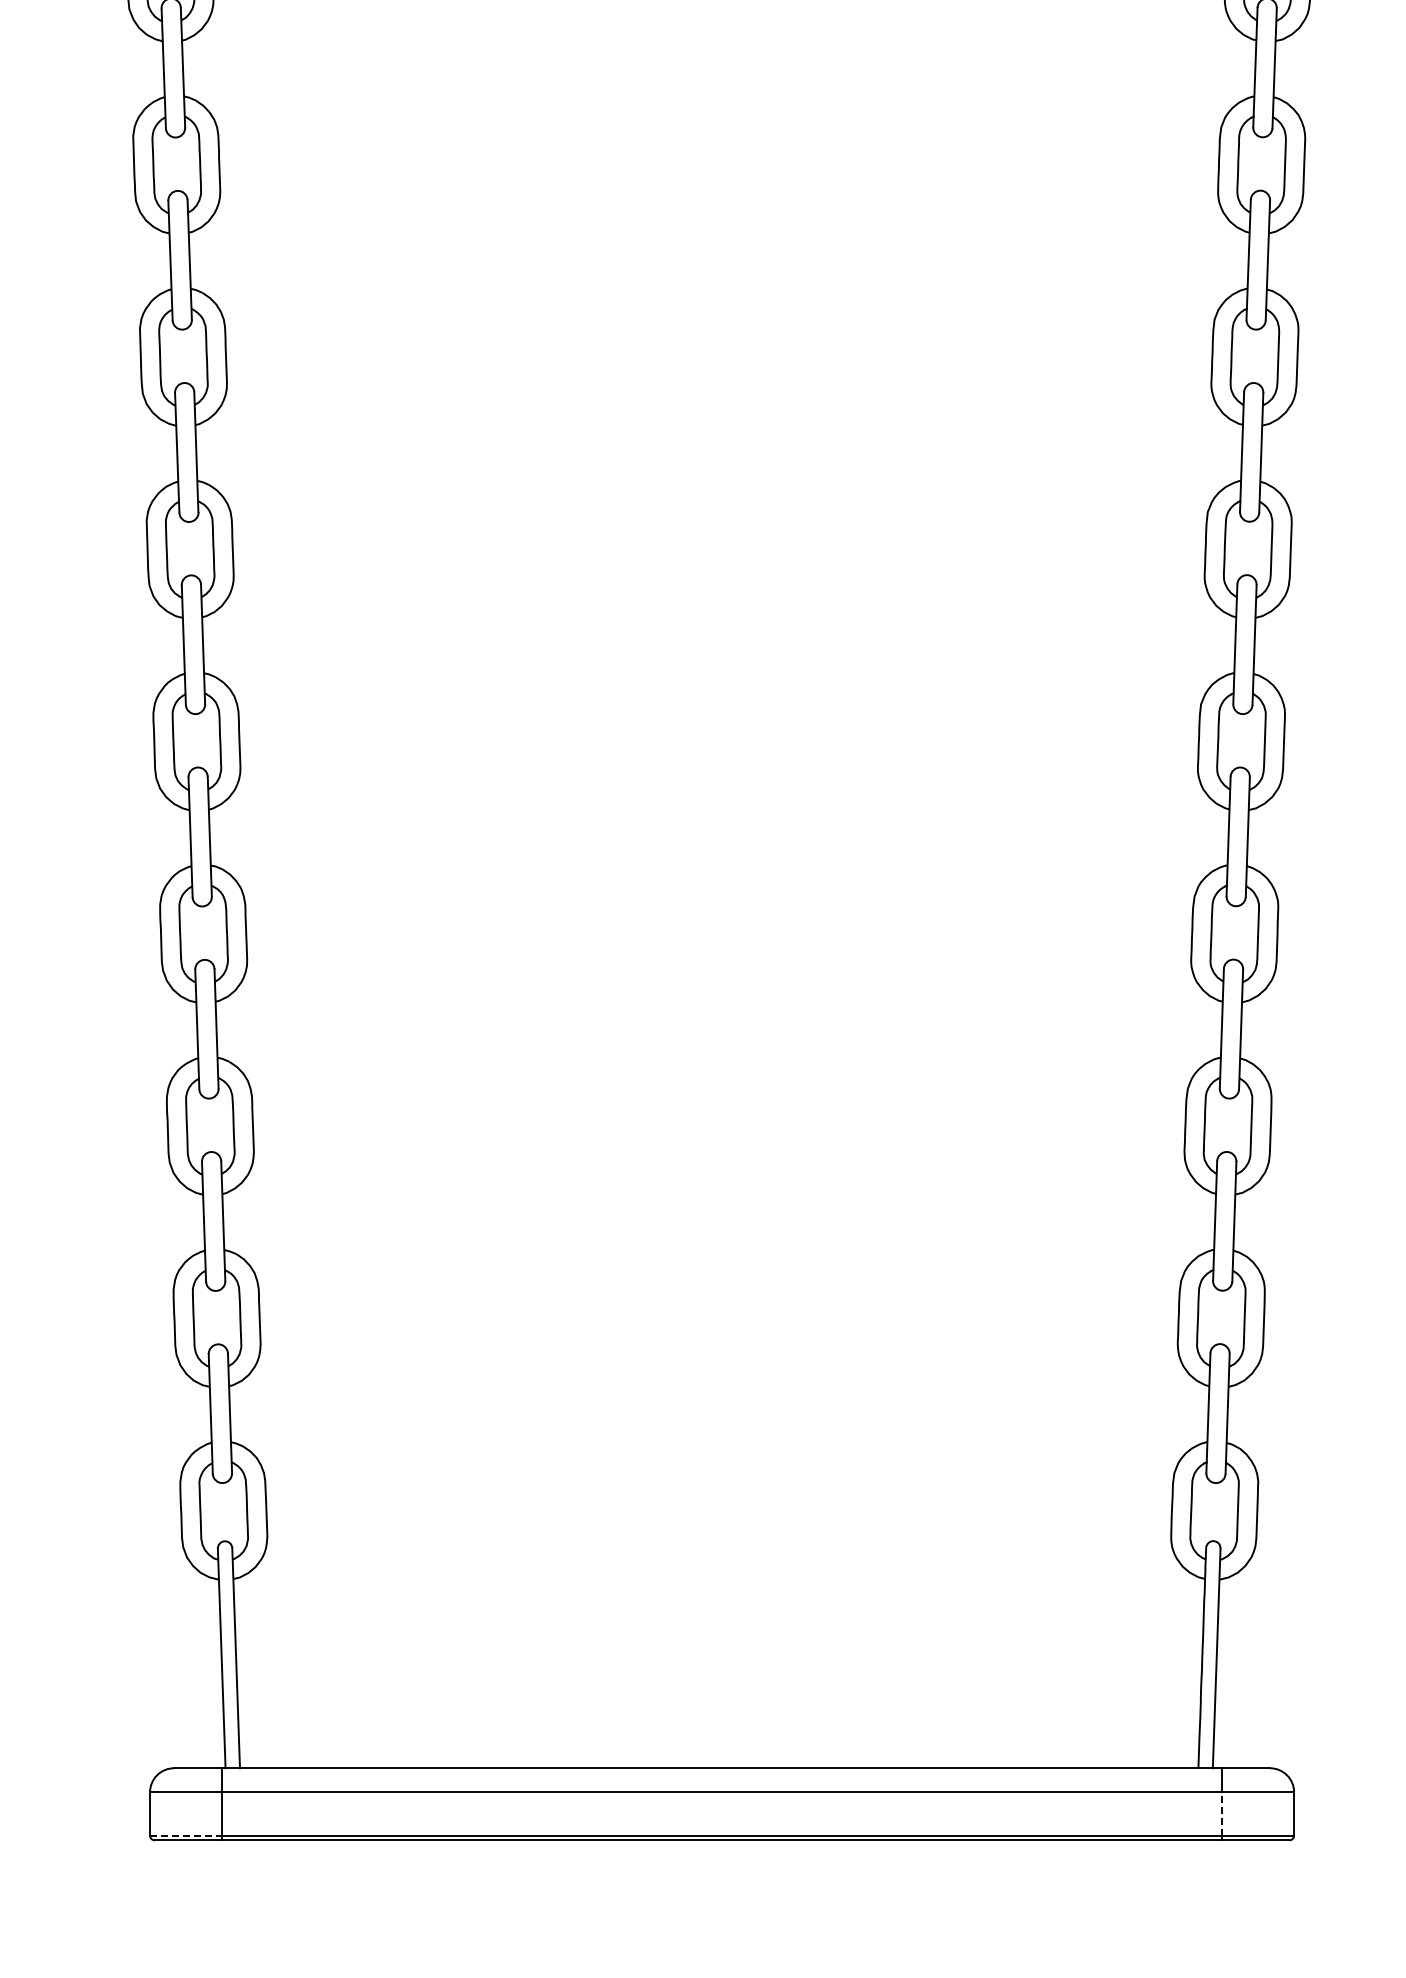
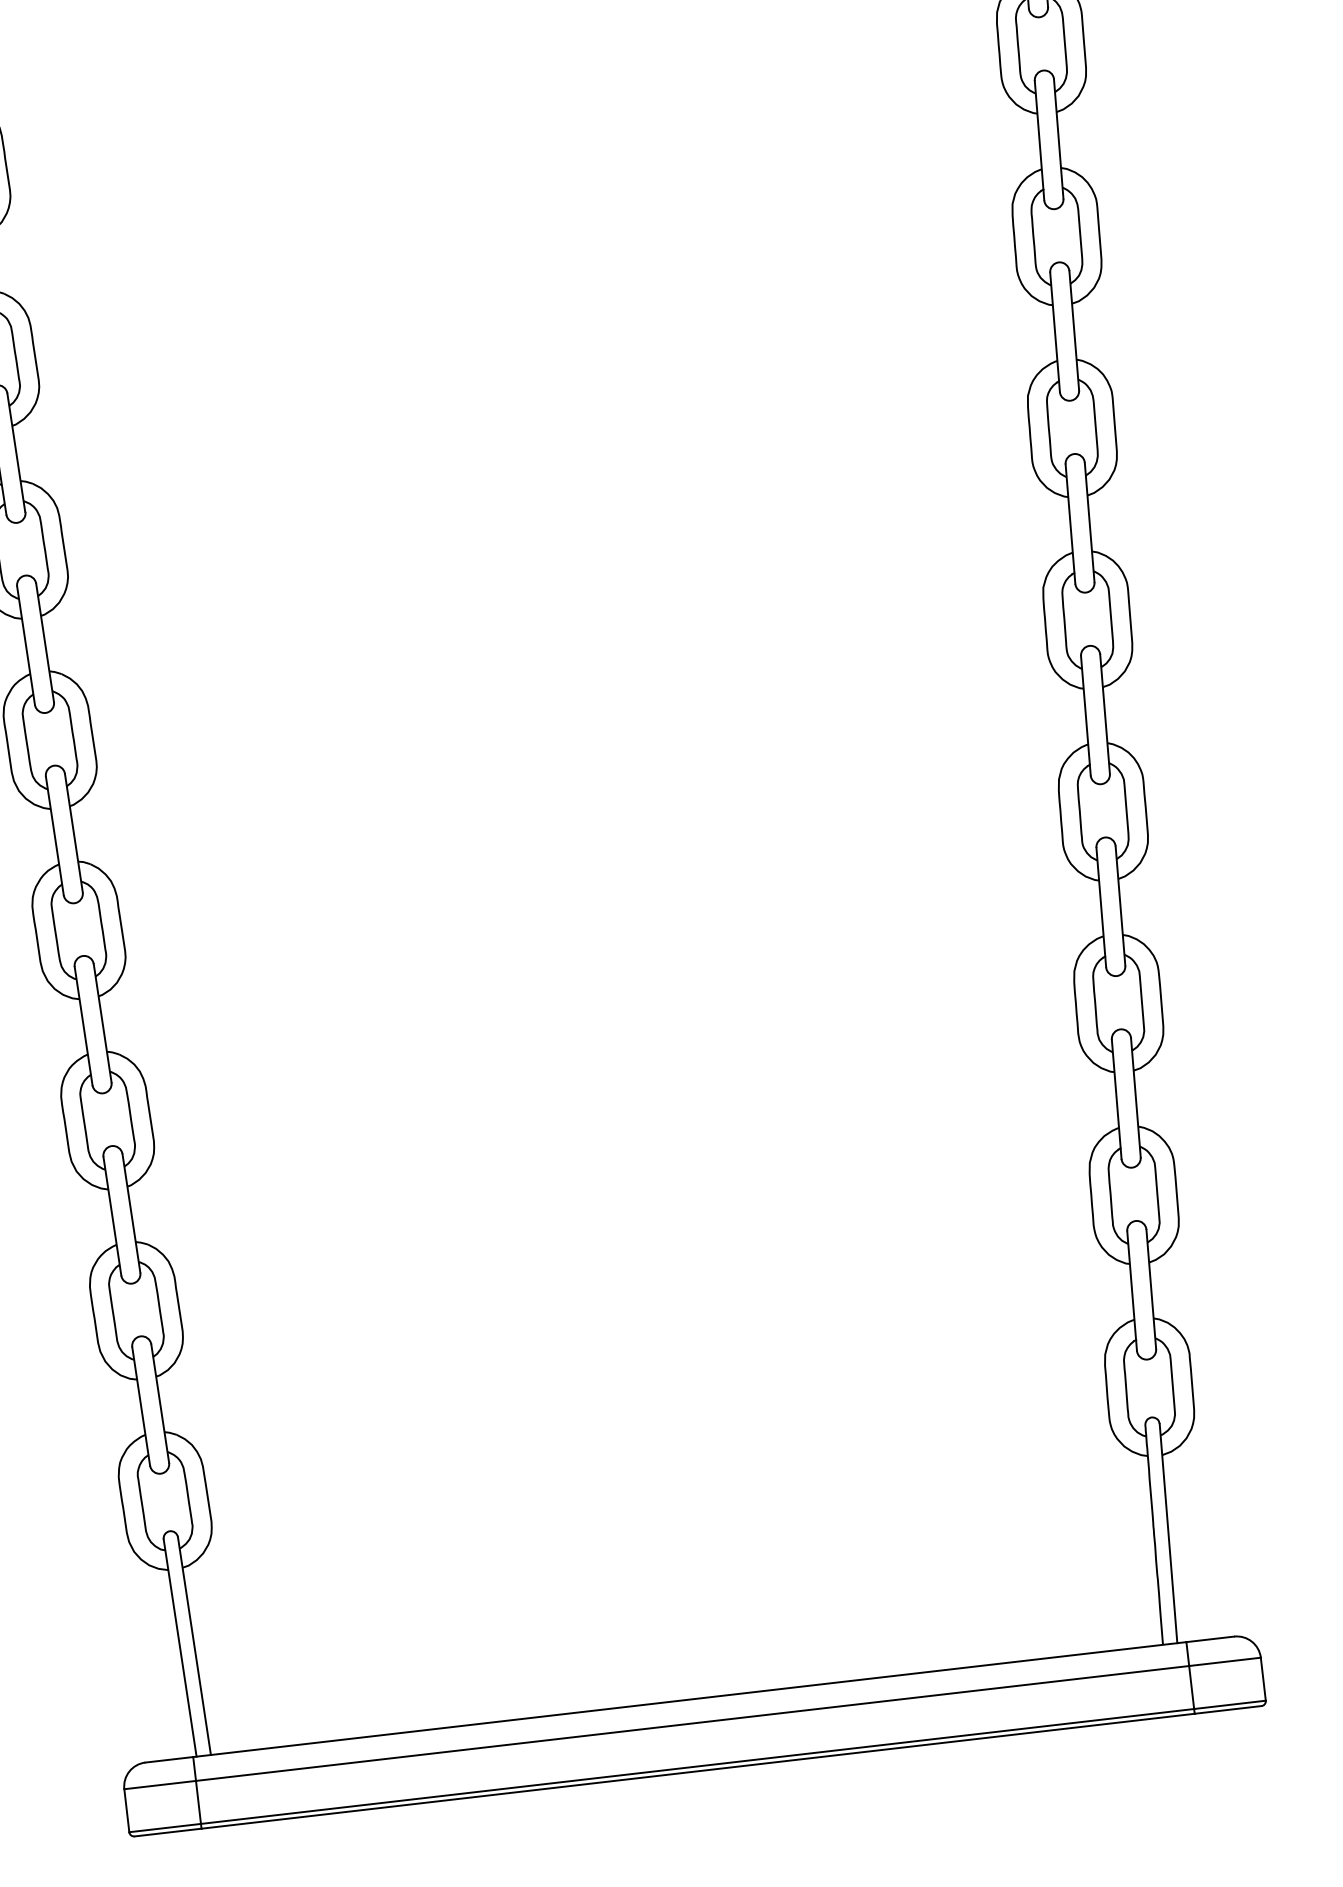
line: (1221, 1813) -> (1191, 1687), dashed -> solid
line: (186, 1835) -> (165, 1827), dashed -> solid

